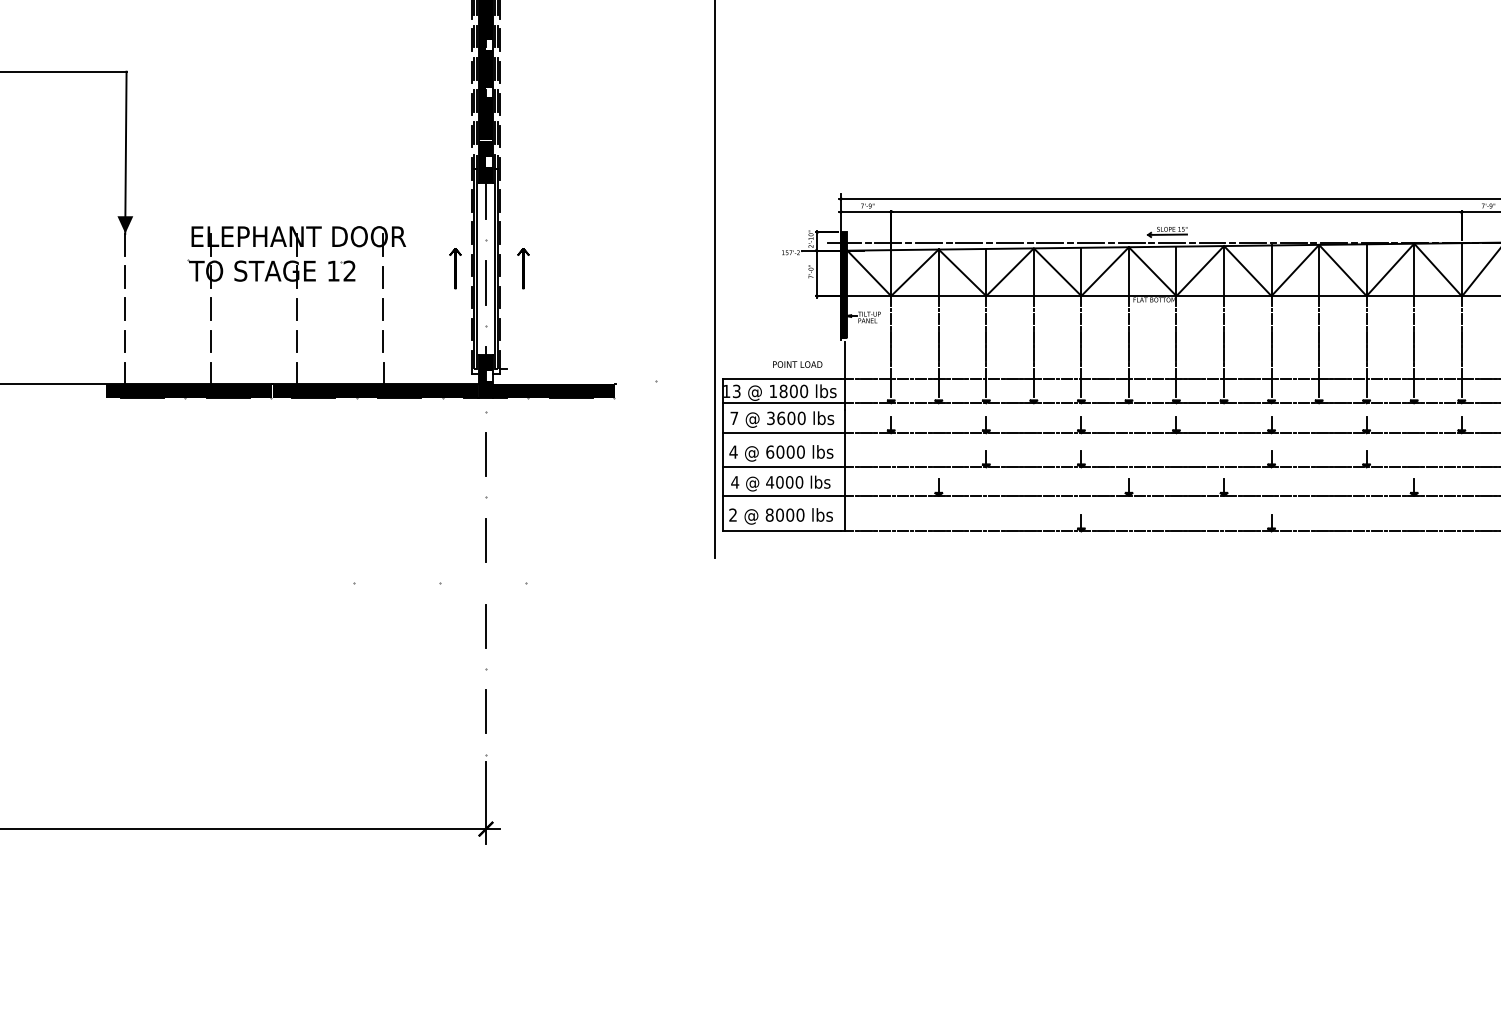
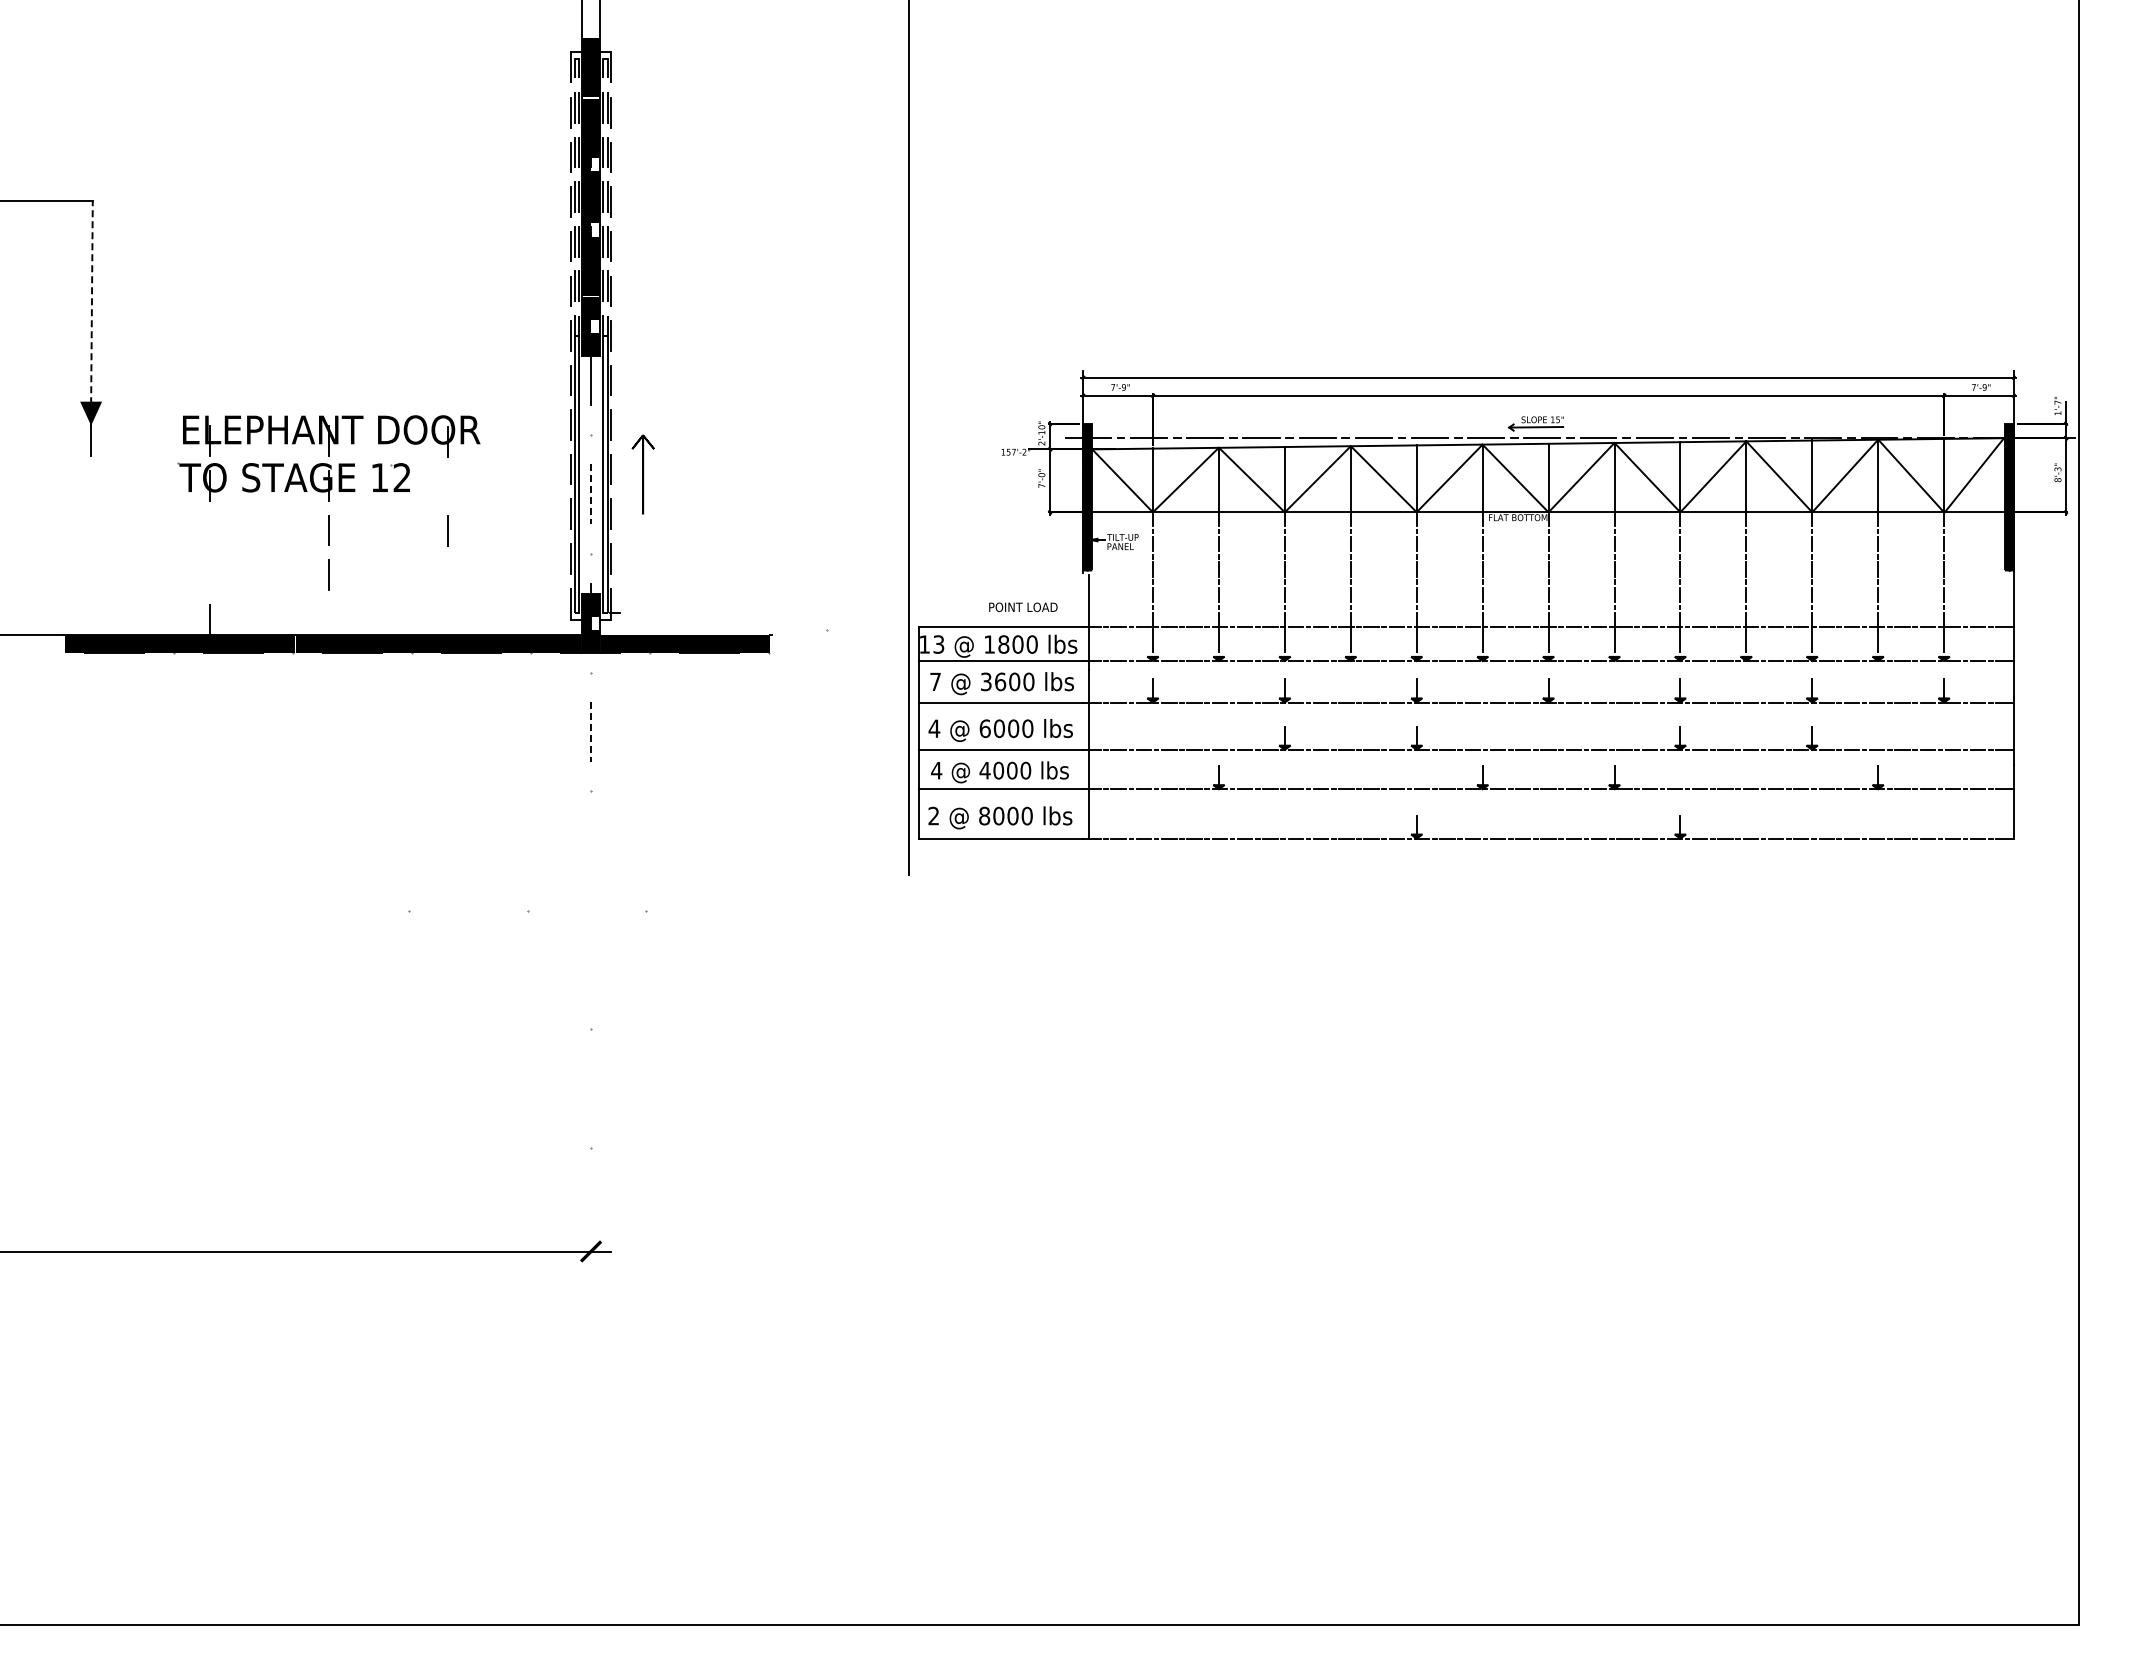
line: (125, 152) -> (91, 313), solid -> dashed
part: (455, 268) -> (548, 473), removed
part: (523, 268) -> (642, 473), size x1.4
line: (124, 276) -> (90, 485), removed
line: (383, 277) -> (448, 486), removed
line: (486, 283) -> (591, 494), solid -> dashed
line: (124, 309) -> (90, 530), removed
line: (210, 309) -> (209, 530), removed
line: (124, 340) -> (90, 574), removed
line: (210, 340) -> (209, 574), removed
line: (382, 341) -> (447, 575), removed
line: (125, 373) -> (91, 619), removed
line: (297, 373) -> (329, 619), removed
line: (383, 373) -> (449, 619), removed
line: (486, 454) -> (591, 732), solid -> dashed
line: (485, 539) -> (590, 850), removed
line: (486, 625) -> (591, 969), removed
line: (486, 711) -> (591, 1088), removed
line: (486, 802) -> (591, 1214), removed

